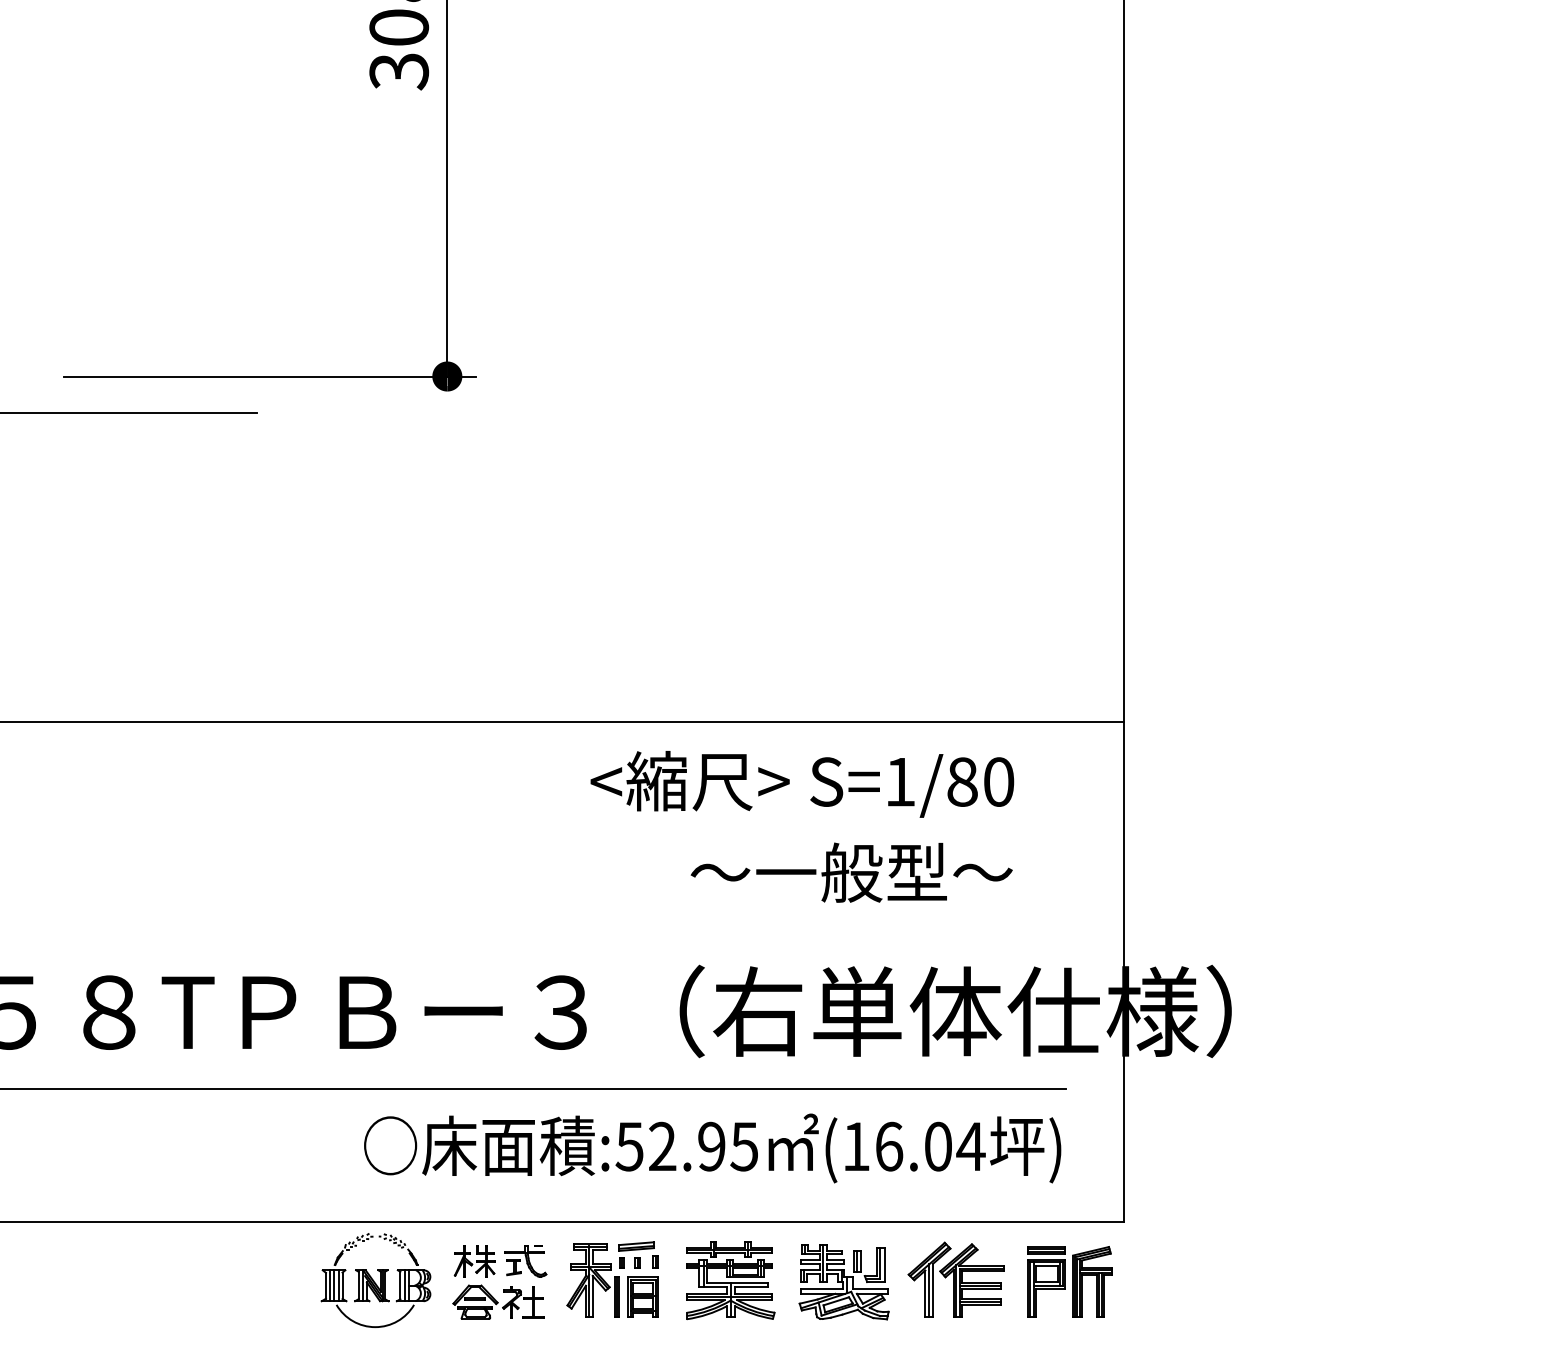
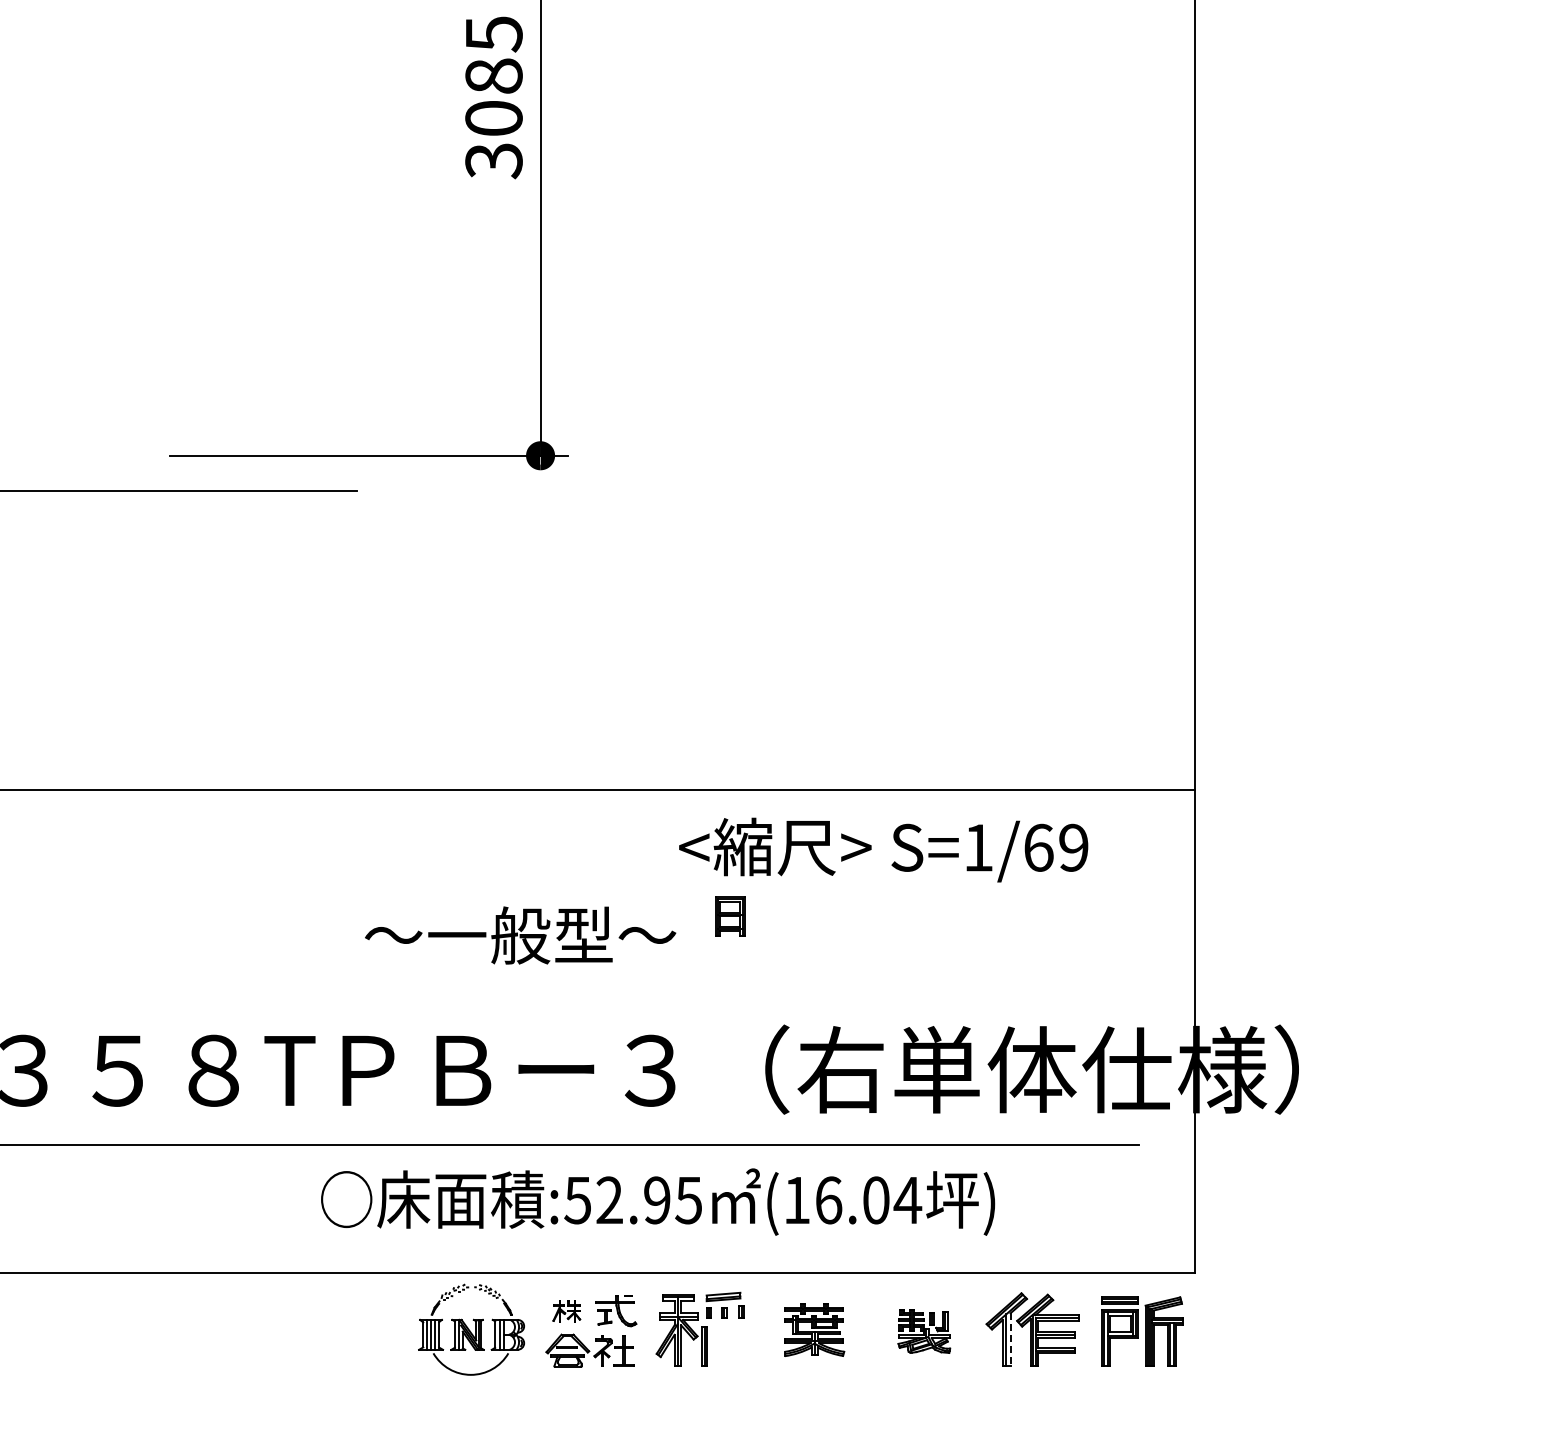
text: (980, 781) -> (1056, 847), S=1/80 -> S=1/69
text: (851, 872) -> (520, 935), moved
text: (713, 1147) -> (658, 1201), moved
part: (474, 1260) -> (566, 1310), size x0.7
part: (730, 1281) -> (814, 1330), size x0.7
part: (844, 1282) -> (924, 1331), size x0.6
line: (933, 1290) -> (1010, 1339), solid -> dashed
part: (643, 1297) -> (730, 916), moved

